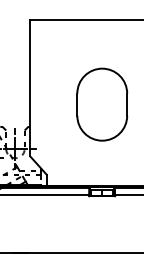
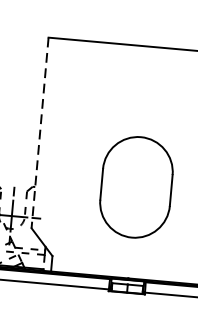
line: (30, 88) -> (40, 133), solid -> dashed
part: (102, 104) -> (136, 187), moved

